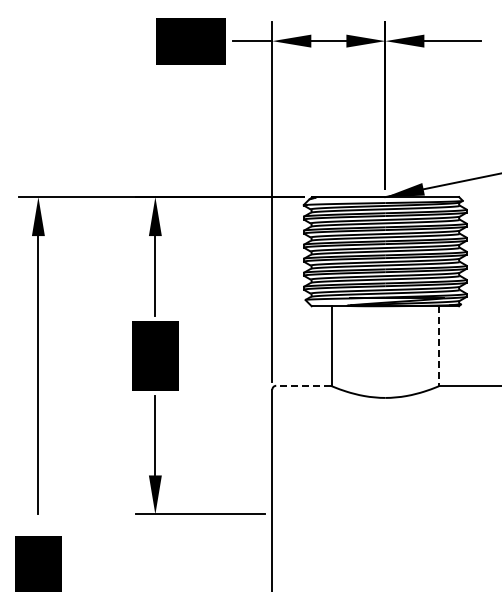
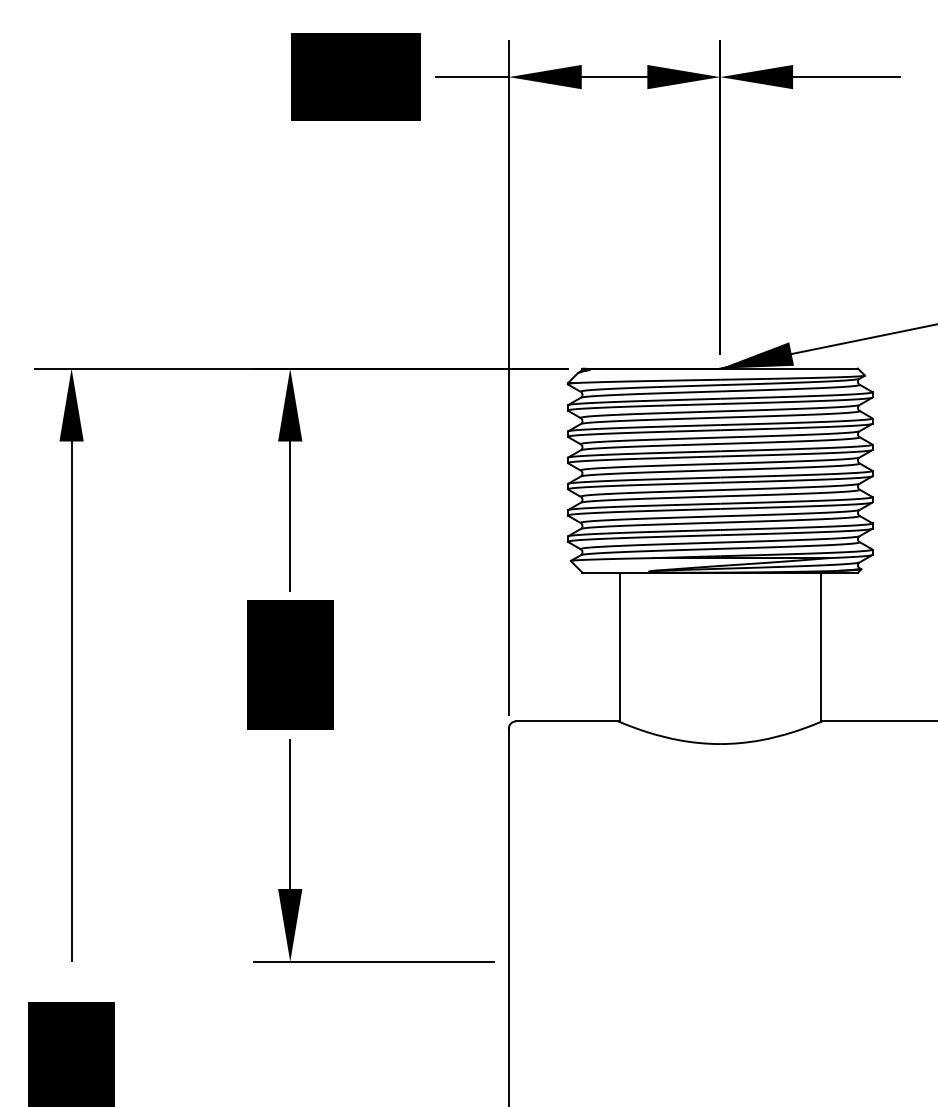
line: (439, 346) -> (821, 647), dashed -> solid
line: (303, 385) -> (567, 720), dashed -> solid

